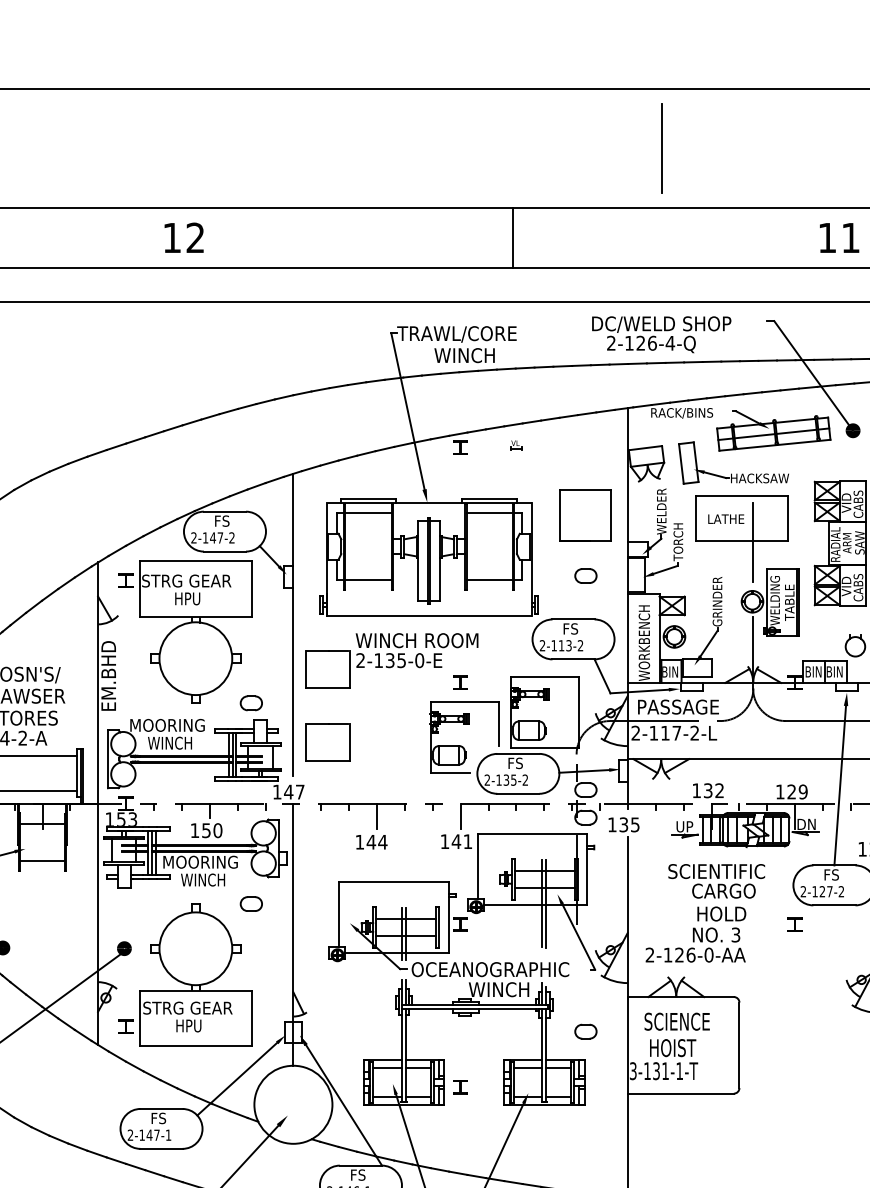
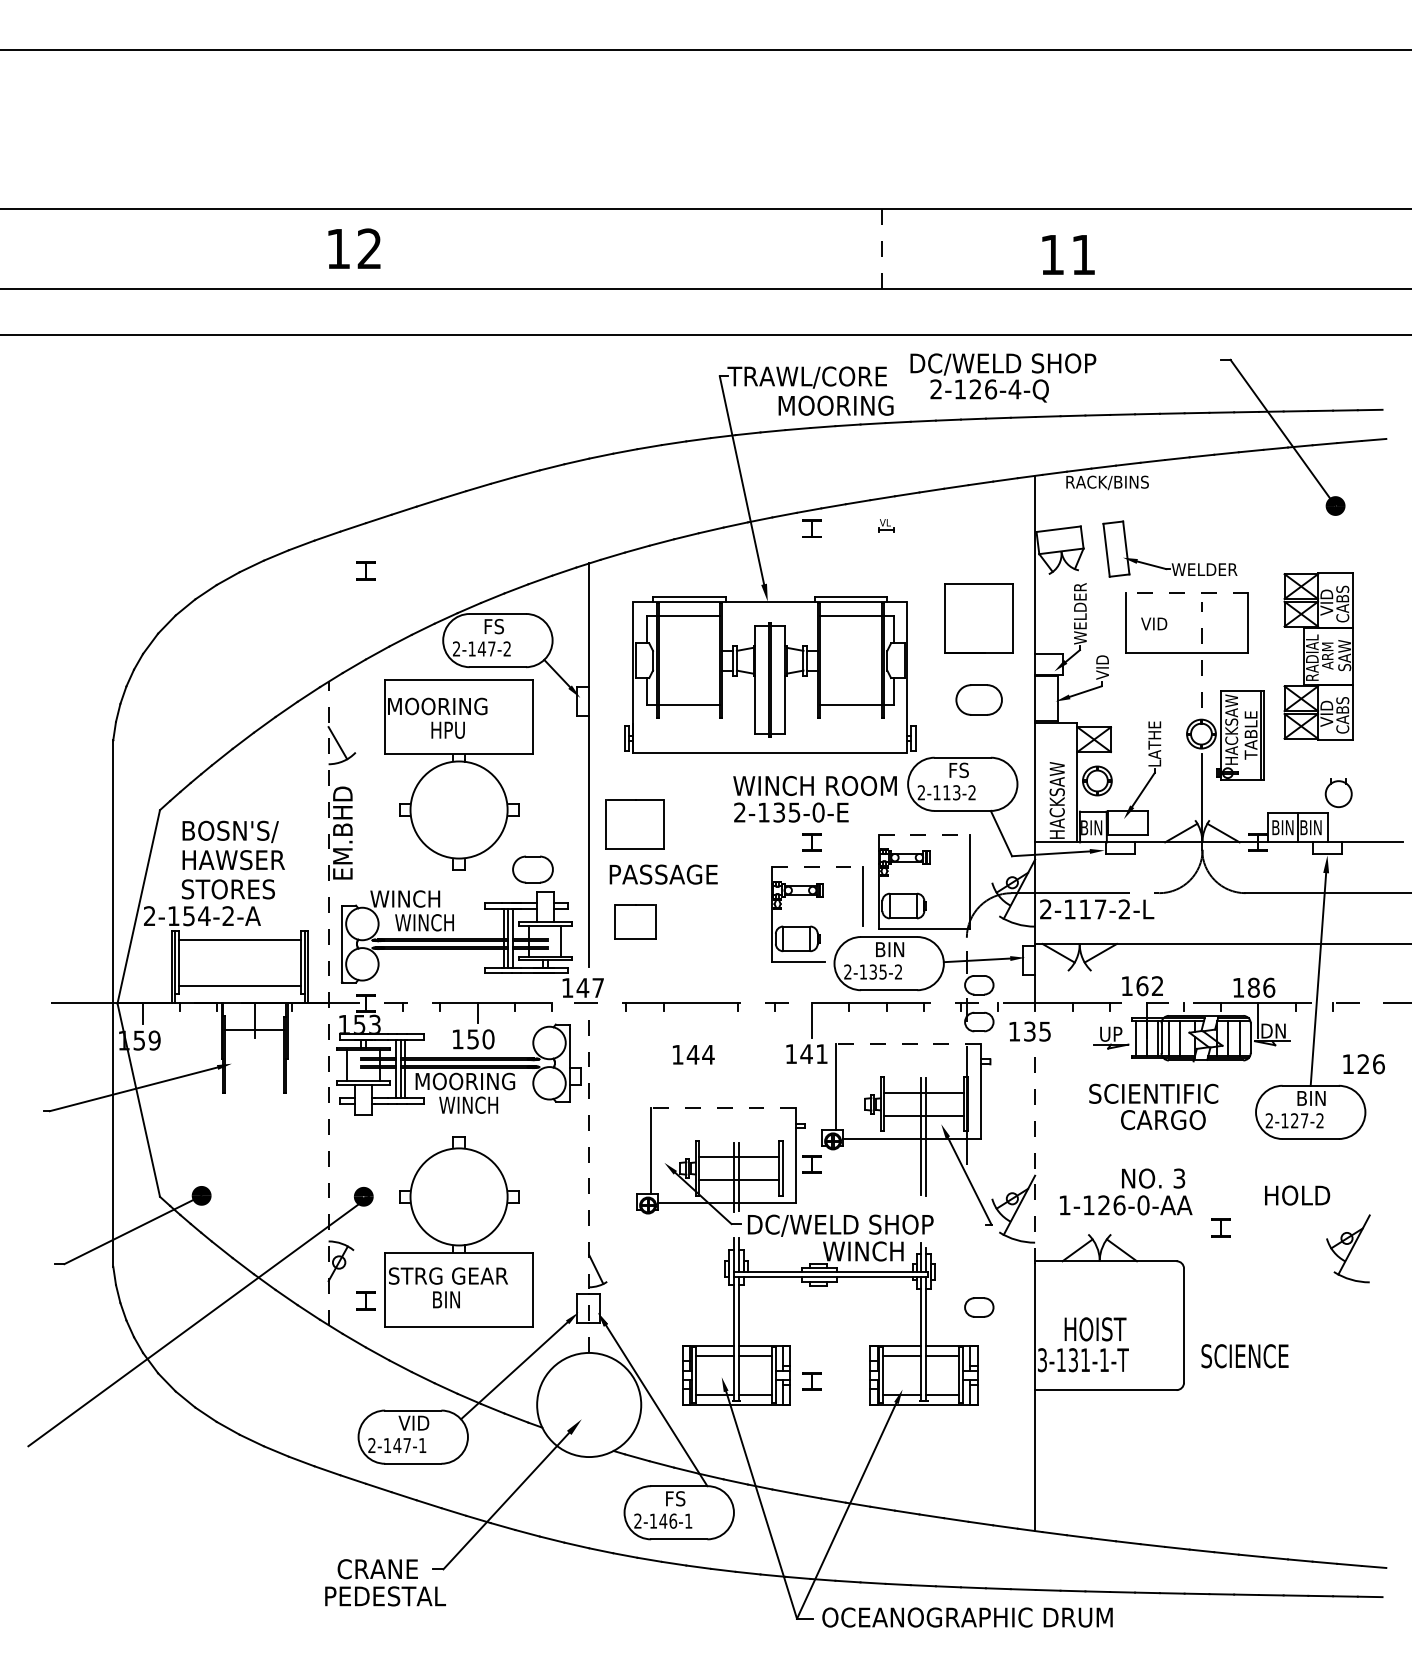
line: (661, 148) -> (1080, 129), removed
text: (184, 237) -> (354, 248), moved
line: (513, 237) -> (882, 248), solid -> dashed
text: (839, 237) -> (1068, 254), moved
text: (661, 334) -> (1003, 377), moved
text: (478, 355) -> (835, 405), WINCH -> MOORING
part: (773, 431) -> (1229, 506), removed
text: (759, 478) -> (1210, 569), HACKSAW -> WELDER
line: (741, 495) -> (1186, 592), solid -> dashed
text: (725, 518) -> (1165, 623), LATHE -> VID
text: (678, 542) -> (1102, 654), TORCH -> VID
line: (753, 542) -> (1202, 654), solid -> dashed
part: (586, 575) -> (979, 699), size x1.6
part: (125, 580) -> (365, 570), moved
text: (186, 581) -> (446, 706), STRG GEAR -> MOORING
text: (775, 598) -> (1231, 729), WELDING -> HACKSAW
text: (717, 601) -> (1154, 733), GRINDER -> LATHE
text: (643, 643) -> (1056, 789), WORKBENCH -> HACKSAW
text: (416, 650) -> (814, 799), moved
line: (544, 677) -> (924, 834), solid -> dashed
line: (464, 701) -> (817, 867), solid -> dashed
part: (251, 703) -> (533, 869), size x1.4
text: (678, 707) -> (663, 874), moved
text: (166, 725) -> (420, 898), MOORING -> WINCH
part: (327, 742) -> (634, 921), size x0.7
text: (519, 763) -> (890, 949), FS -> BIN
text: (708, 791) -> (1142, 986), 132 -> 162
text: (797, 791) -> (1261, 987), 129 -> 186
line: (97, 803) -> (328, 1003), solid -> dashed
line: (376, 816) -> (700, 1020), removed
line: (532, 834) -> (908, 1044), solid -> dashed
line: (42, 860) -> (254, 1079), removed
text: (835, 874) -> (1312, 1098), FS -> BIN
line: (394, 882) -> (723, 1108), solid -> dashed
part: (251, 904) -> (533, 1137), removed
text: (721, 913) -> (1297, 1195), moved
line: (628, 916) -> (1035, 1154), solid -> dashed
part: (794, 924) -> (1220, 1227), moved
line: (293, 934) -> (589, 1178), solid -> dashed
text: (649, 955) -> (1064, 1205), 2-126-0-AA -> 1-126-0-AA
text: (490, 970) -> (851, 1225), OCEANOGRAPHIC -> DC/WELD SHOP
text: (676, 1021) -> (1244, 1356), moved
text: (189, 1025) -> (450, 1299), HPU -> BIN
text: (161, 1117) -> (413, 1422), FS -> VID

